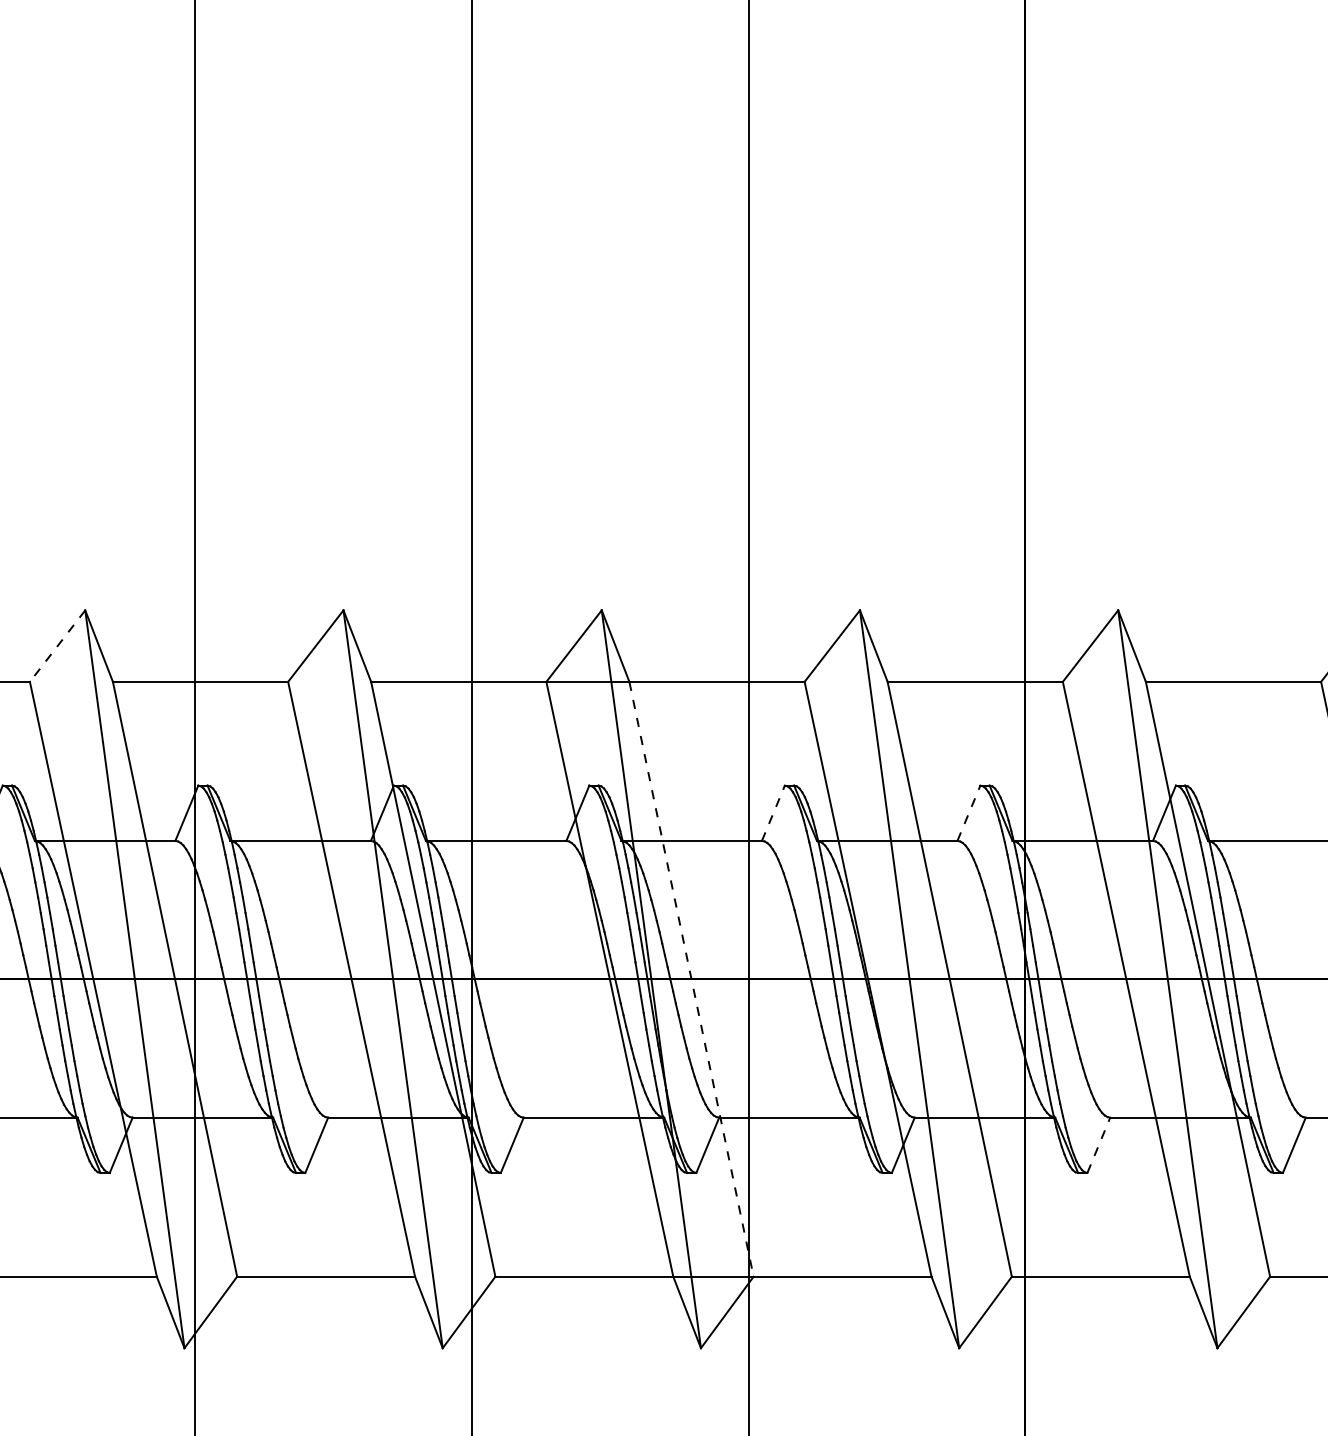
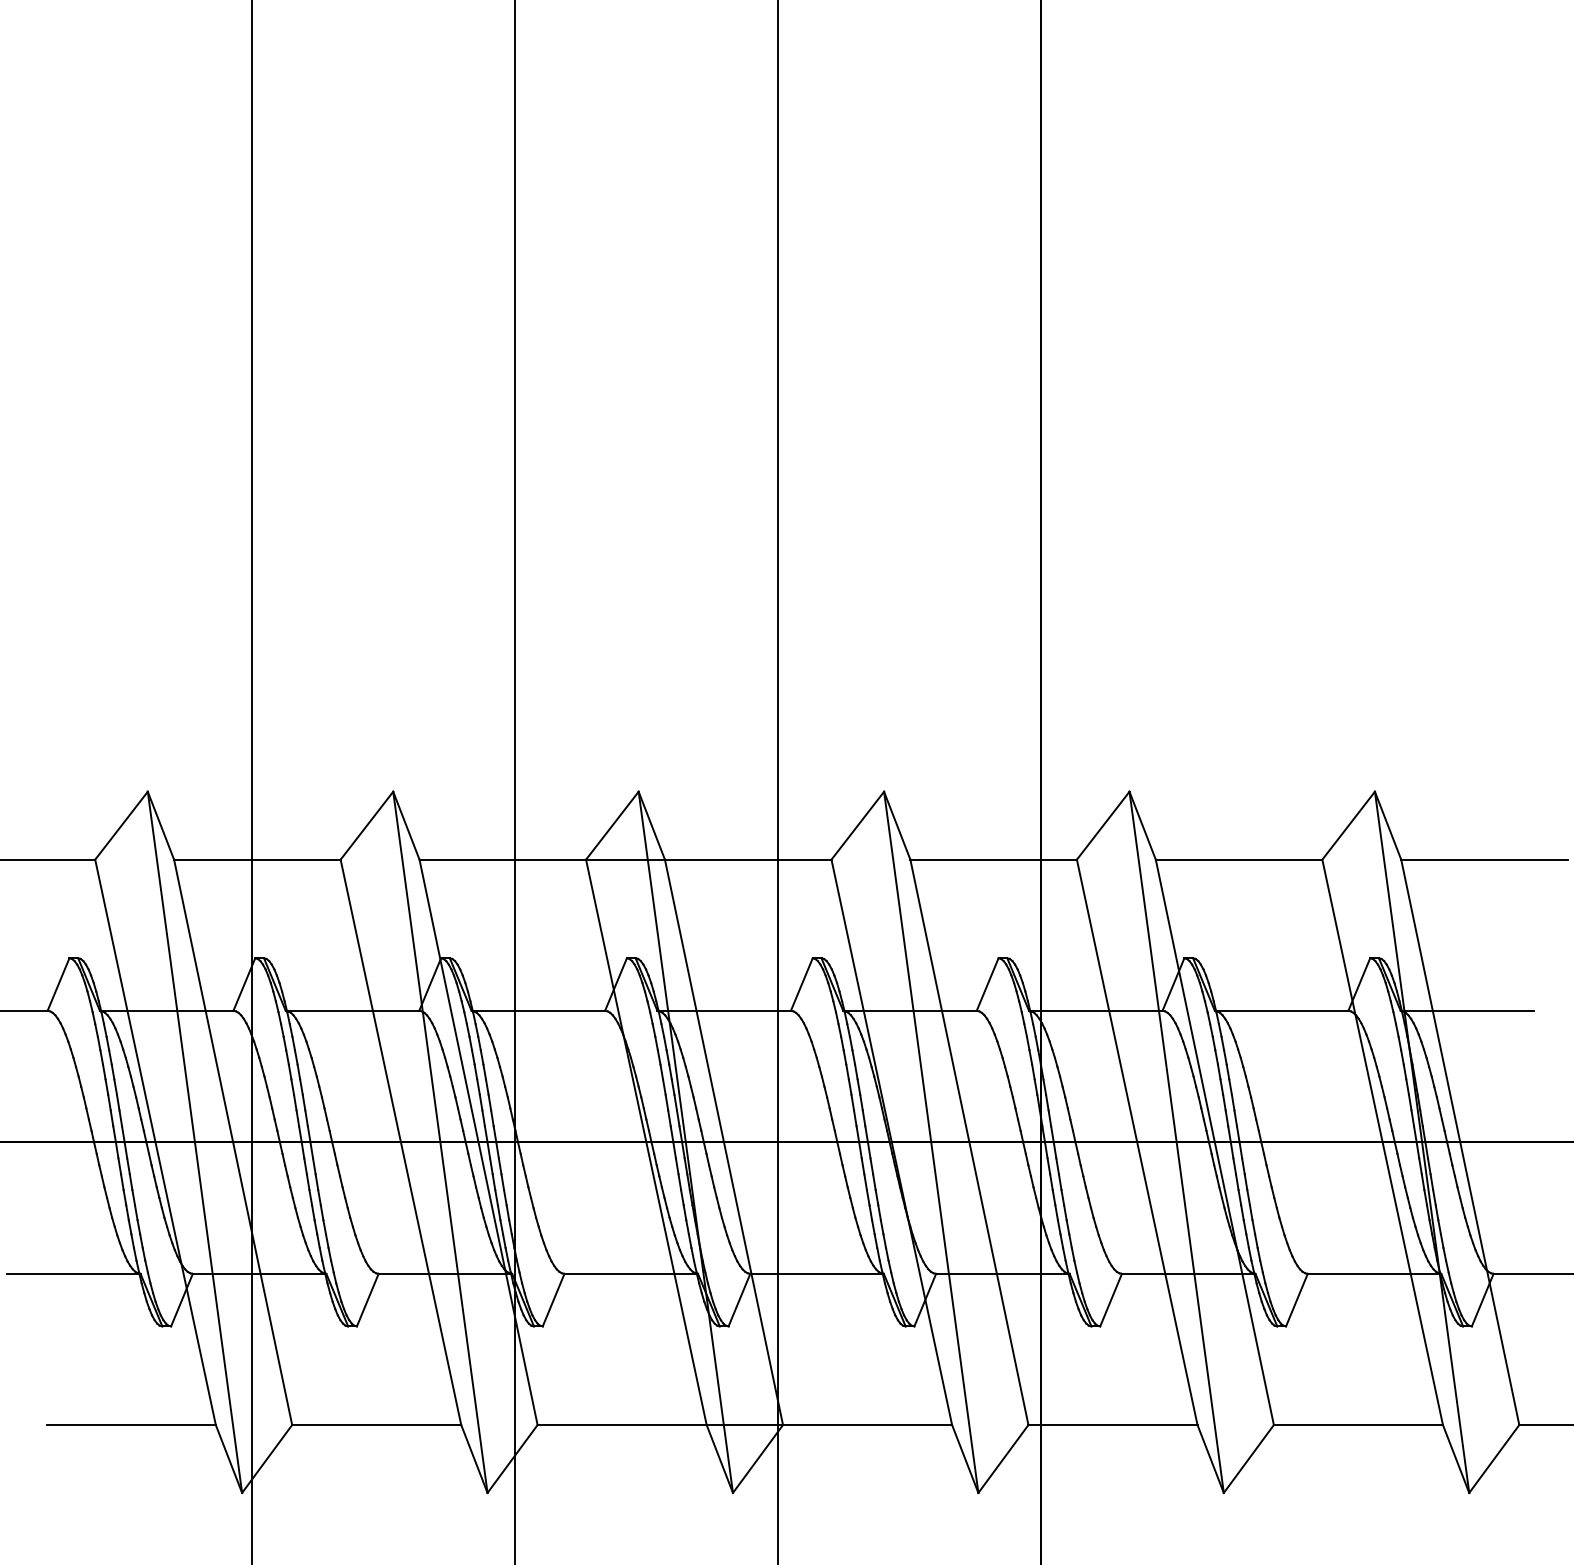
line: (57, 645) -> (121, 825), dashed -> solid
line: (774, 813) -> (802, 984), dashed -> solid
line: (968, 813) -> (987, 984), dashed -> solid
line: (690, 979) -> (723, 1142), dashed -> solid
line: (1099, 1144) -> (1111, 1299), dashed -> solid

